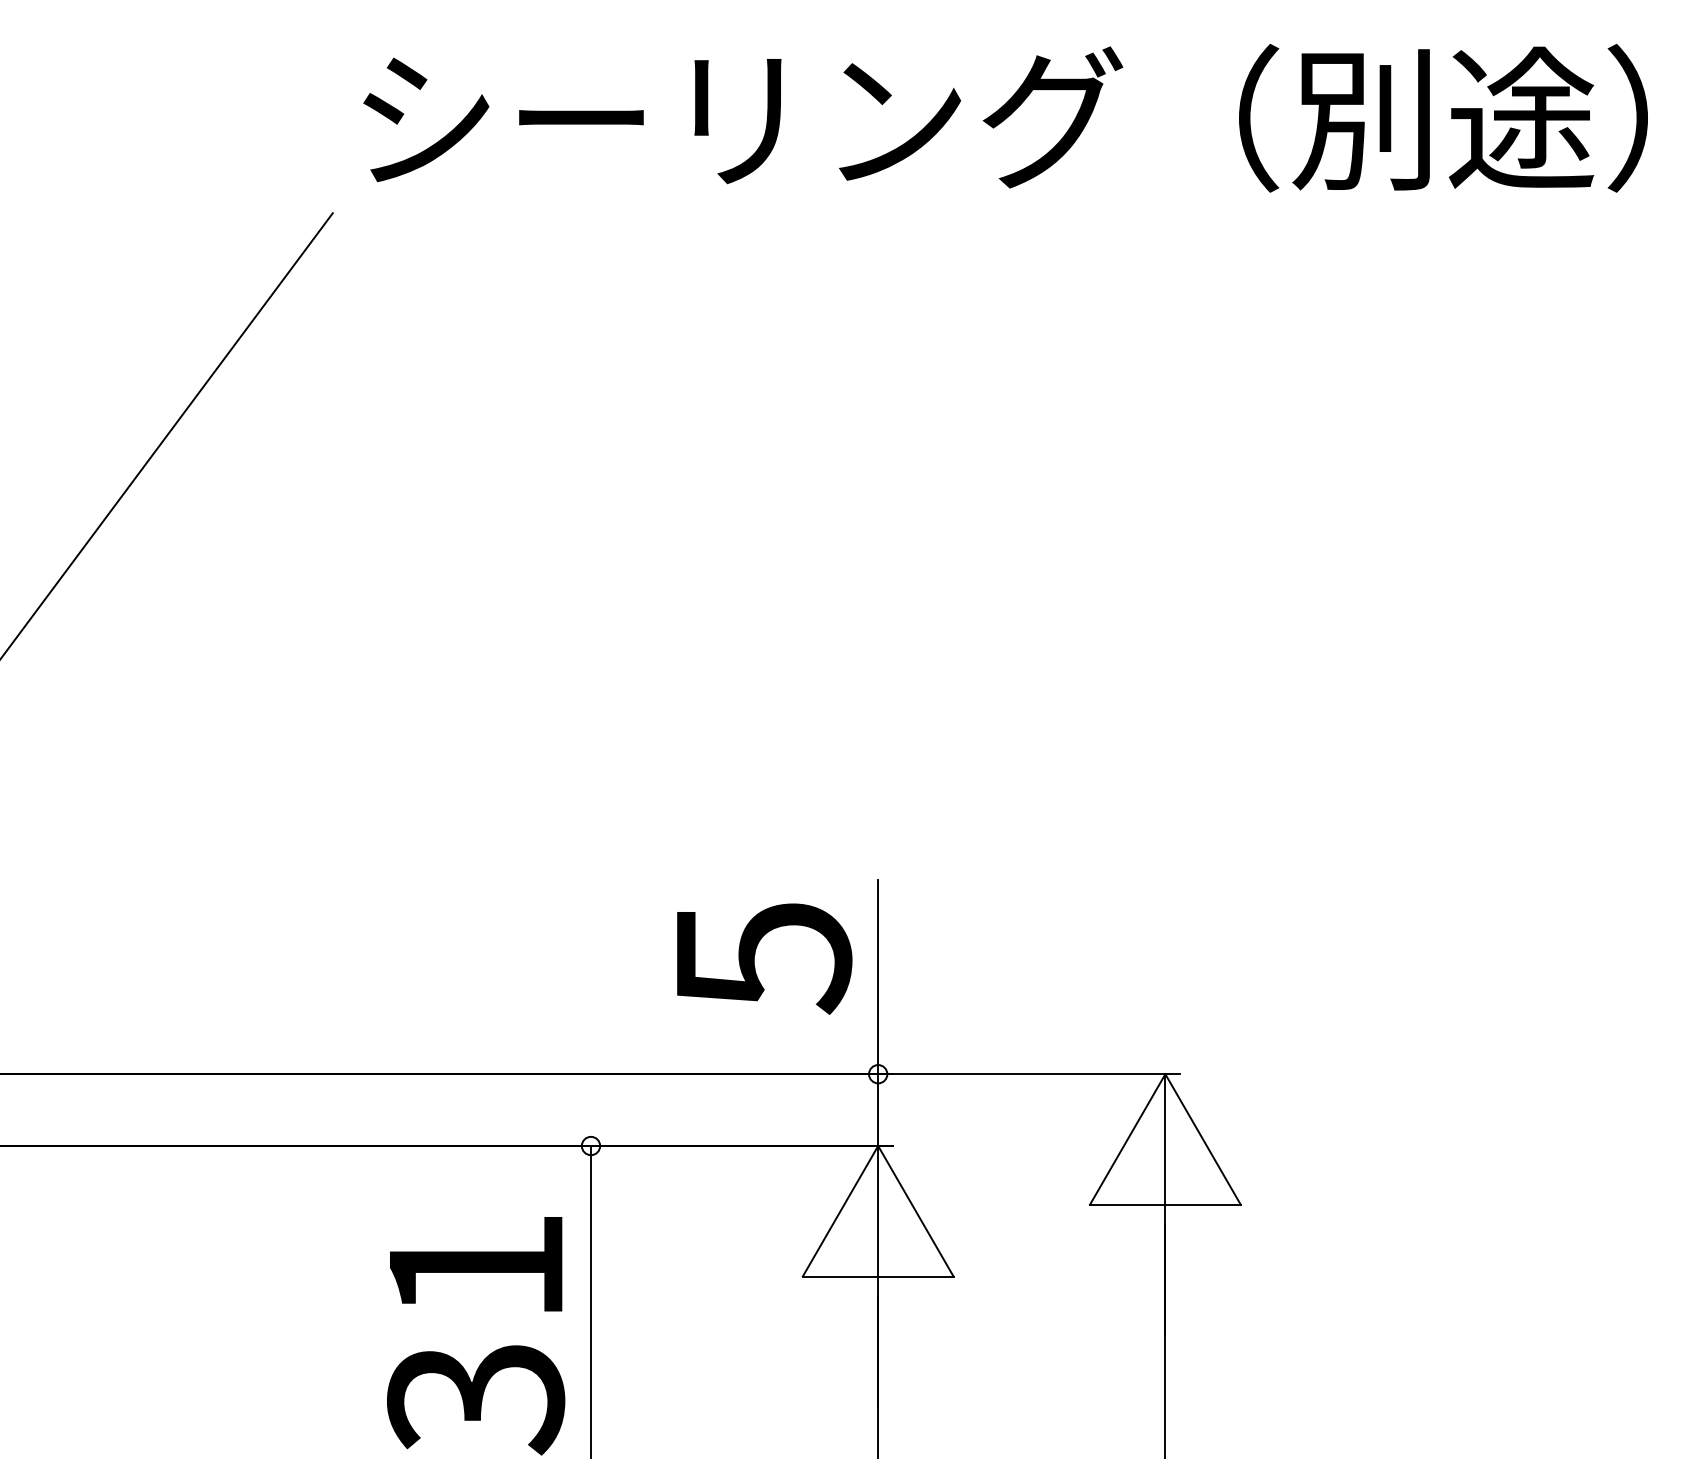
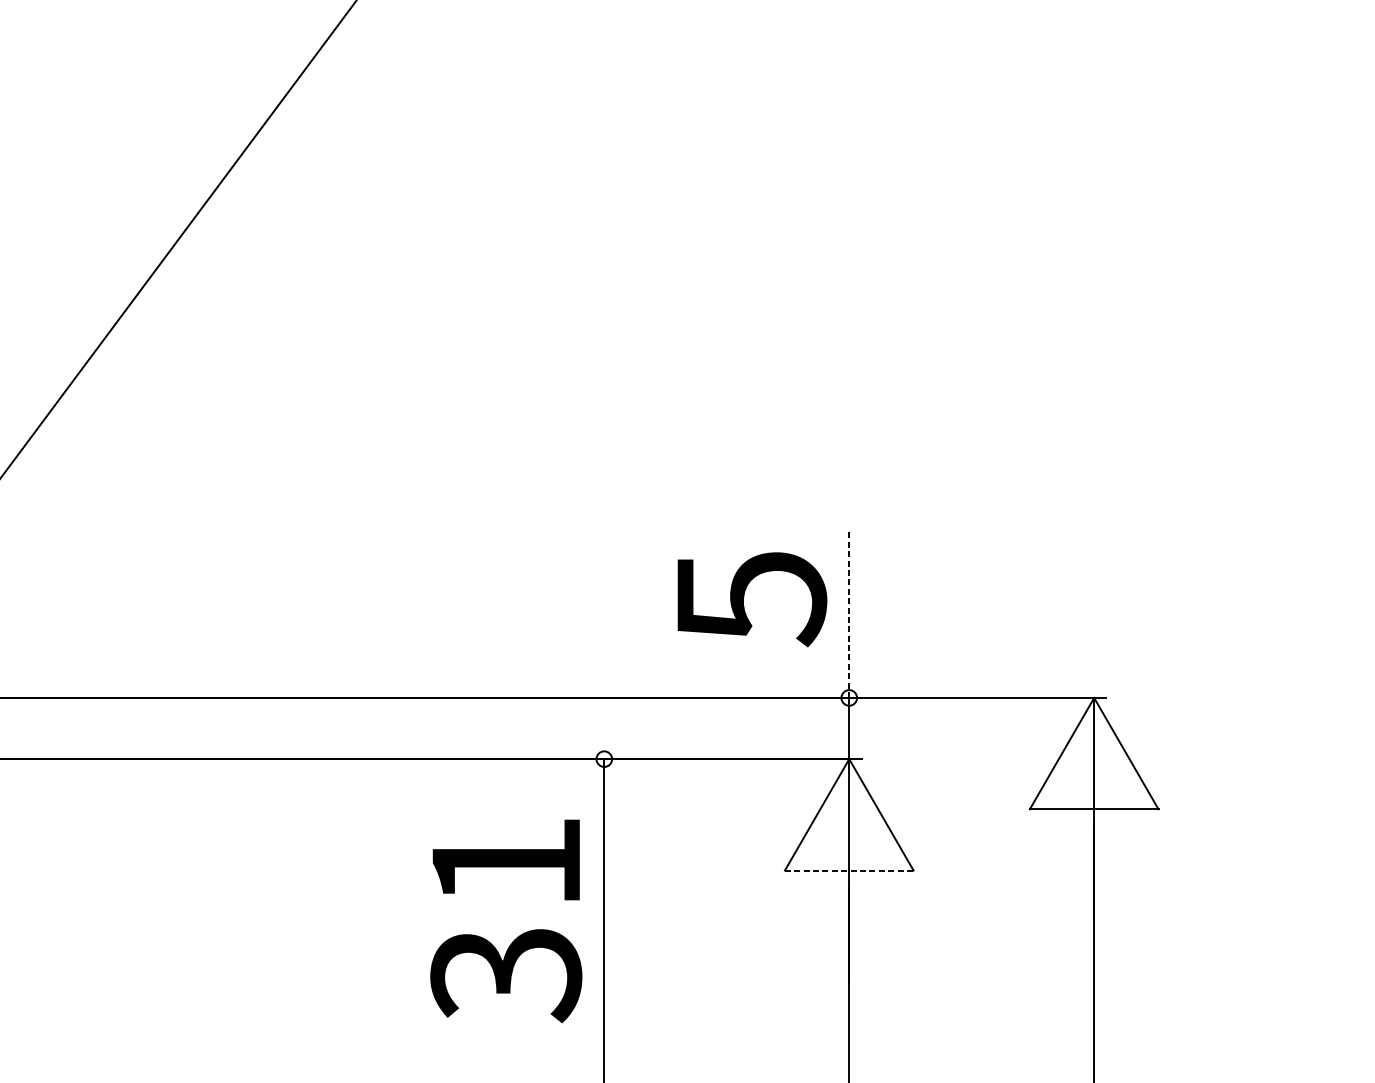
line: (878, 977) -> (849, 615), solid -> dashed
line: (878, 1276) -> (849, 870), solid -> dashed

